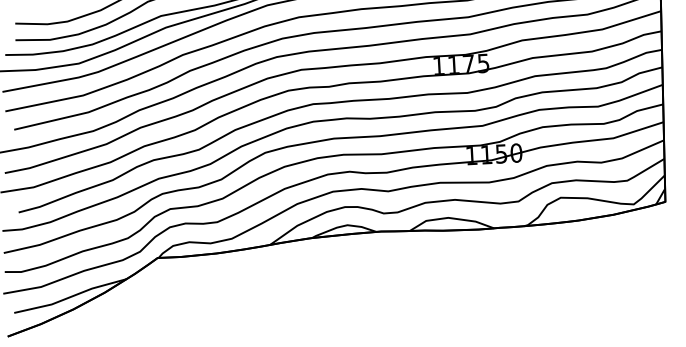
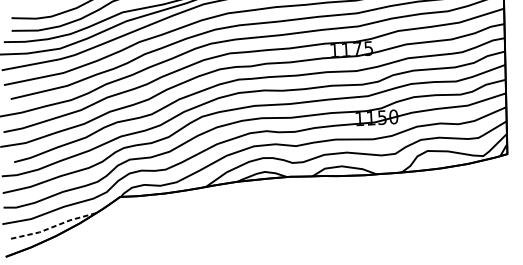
line: (70, 297) -> (53, 227), solid -> dashed

